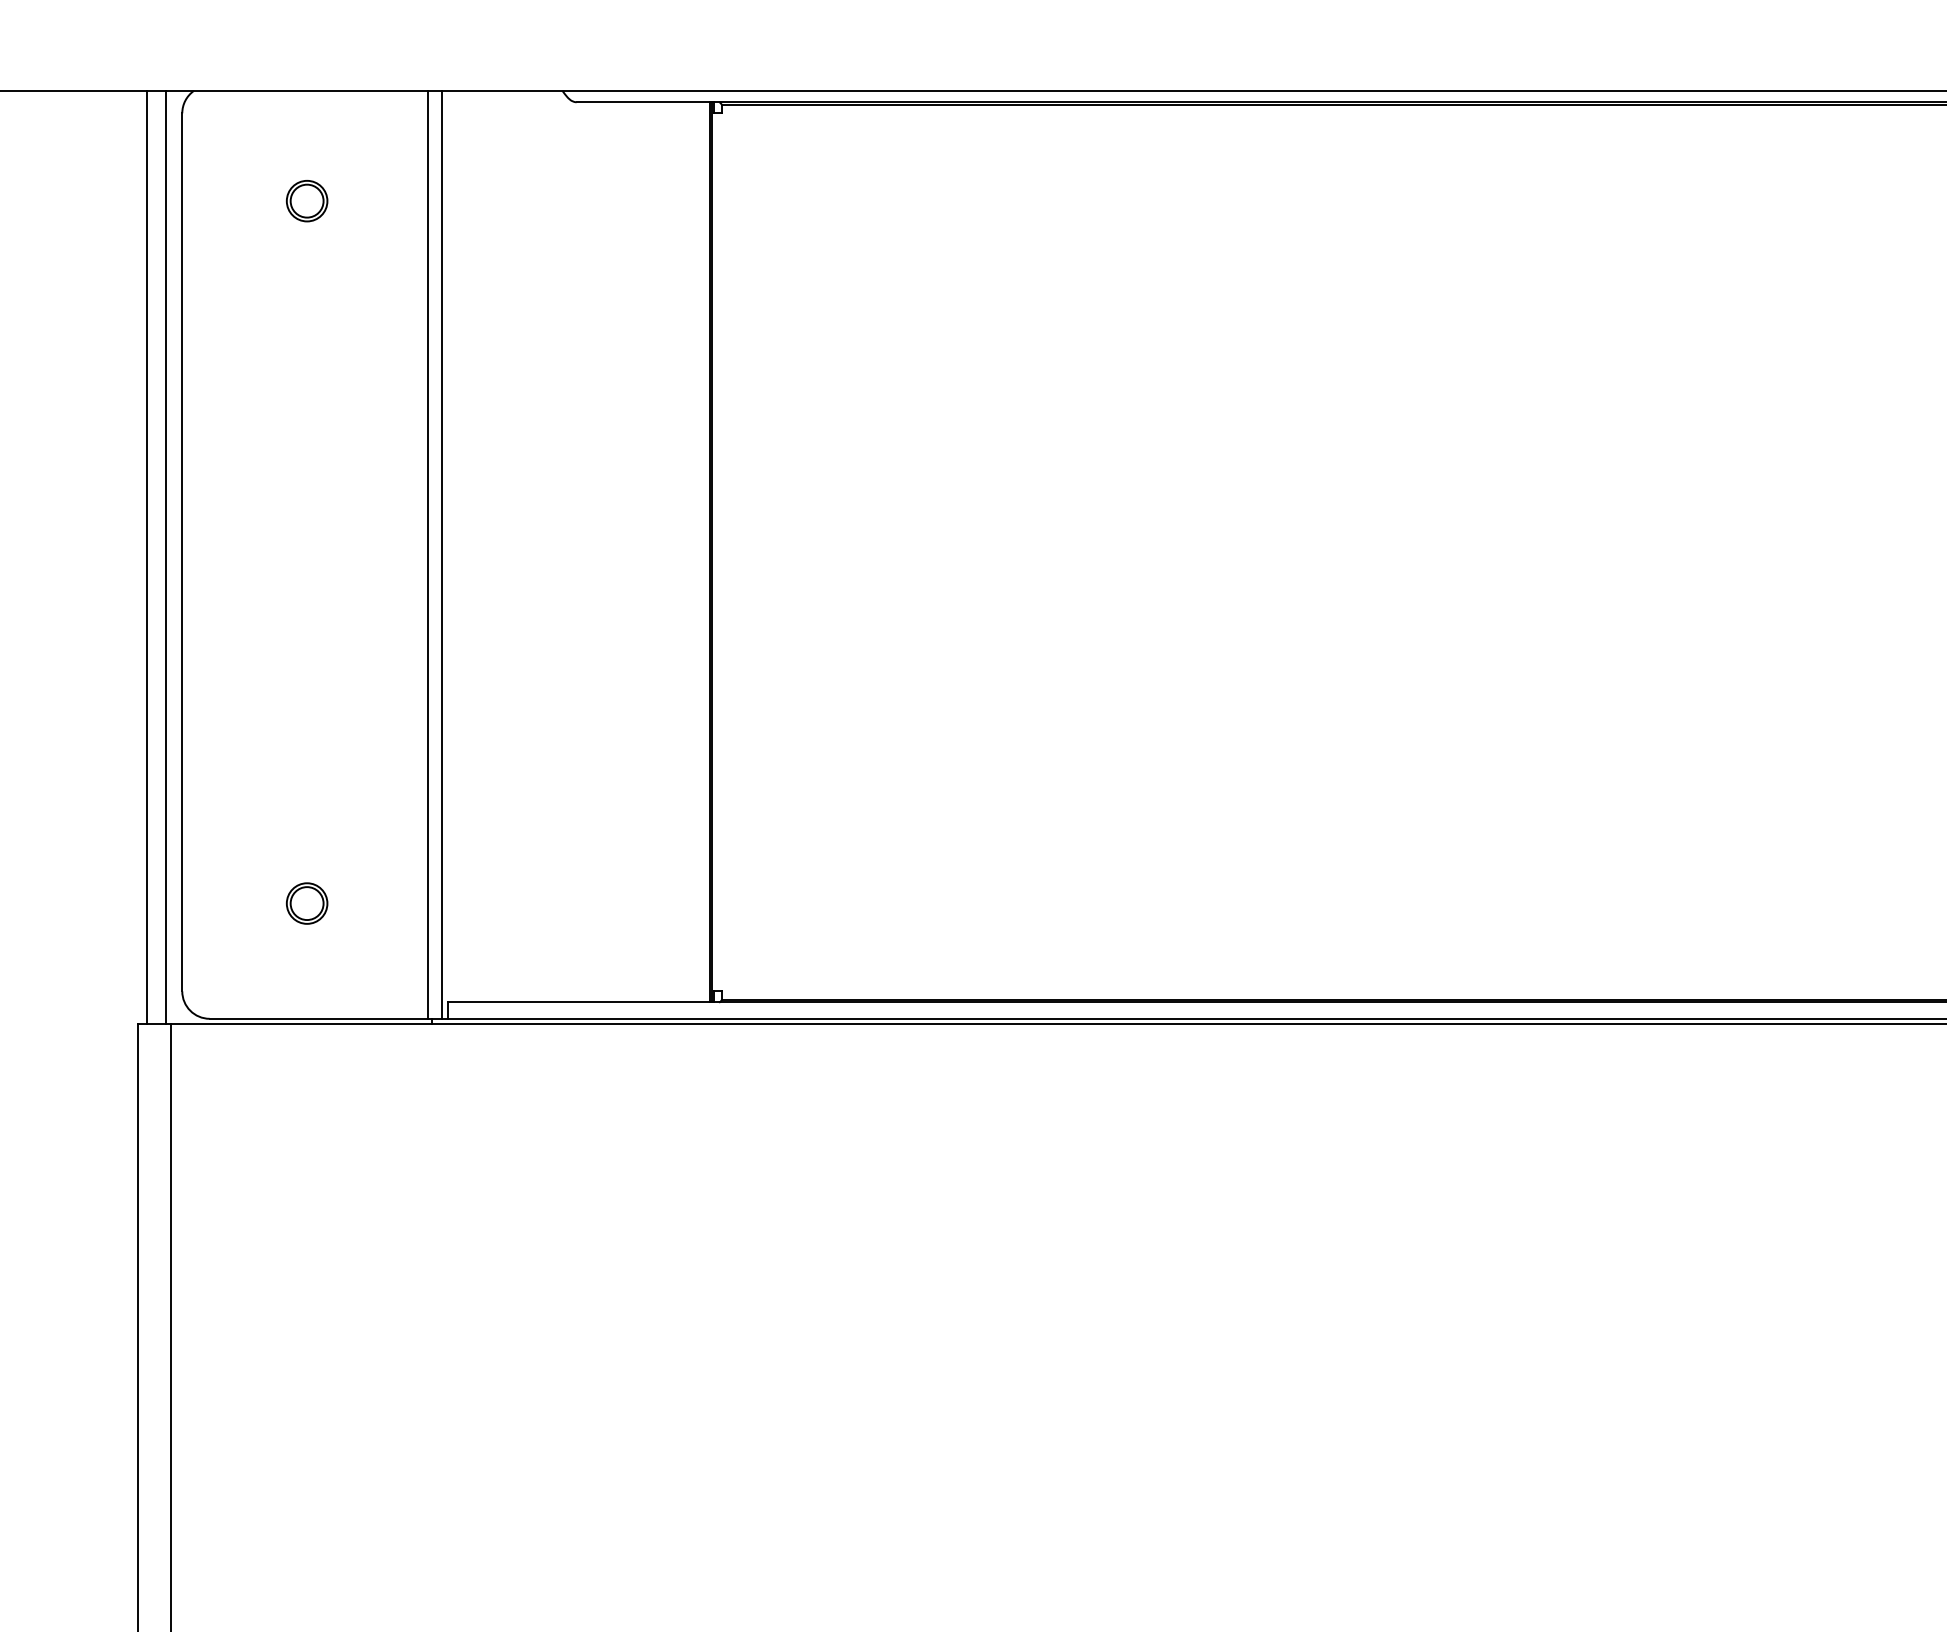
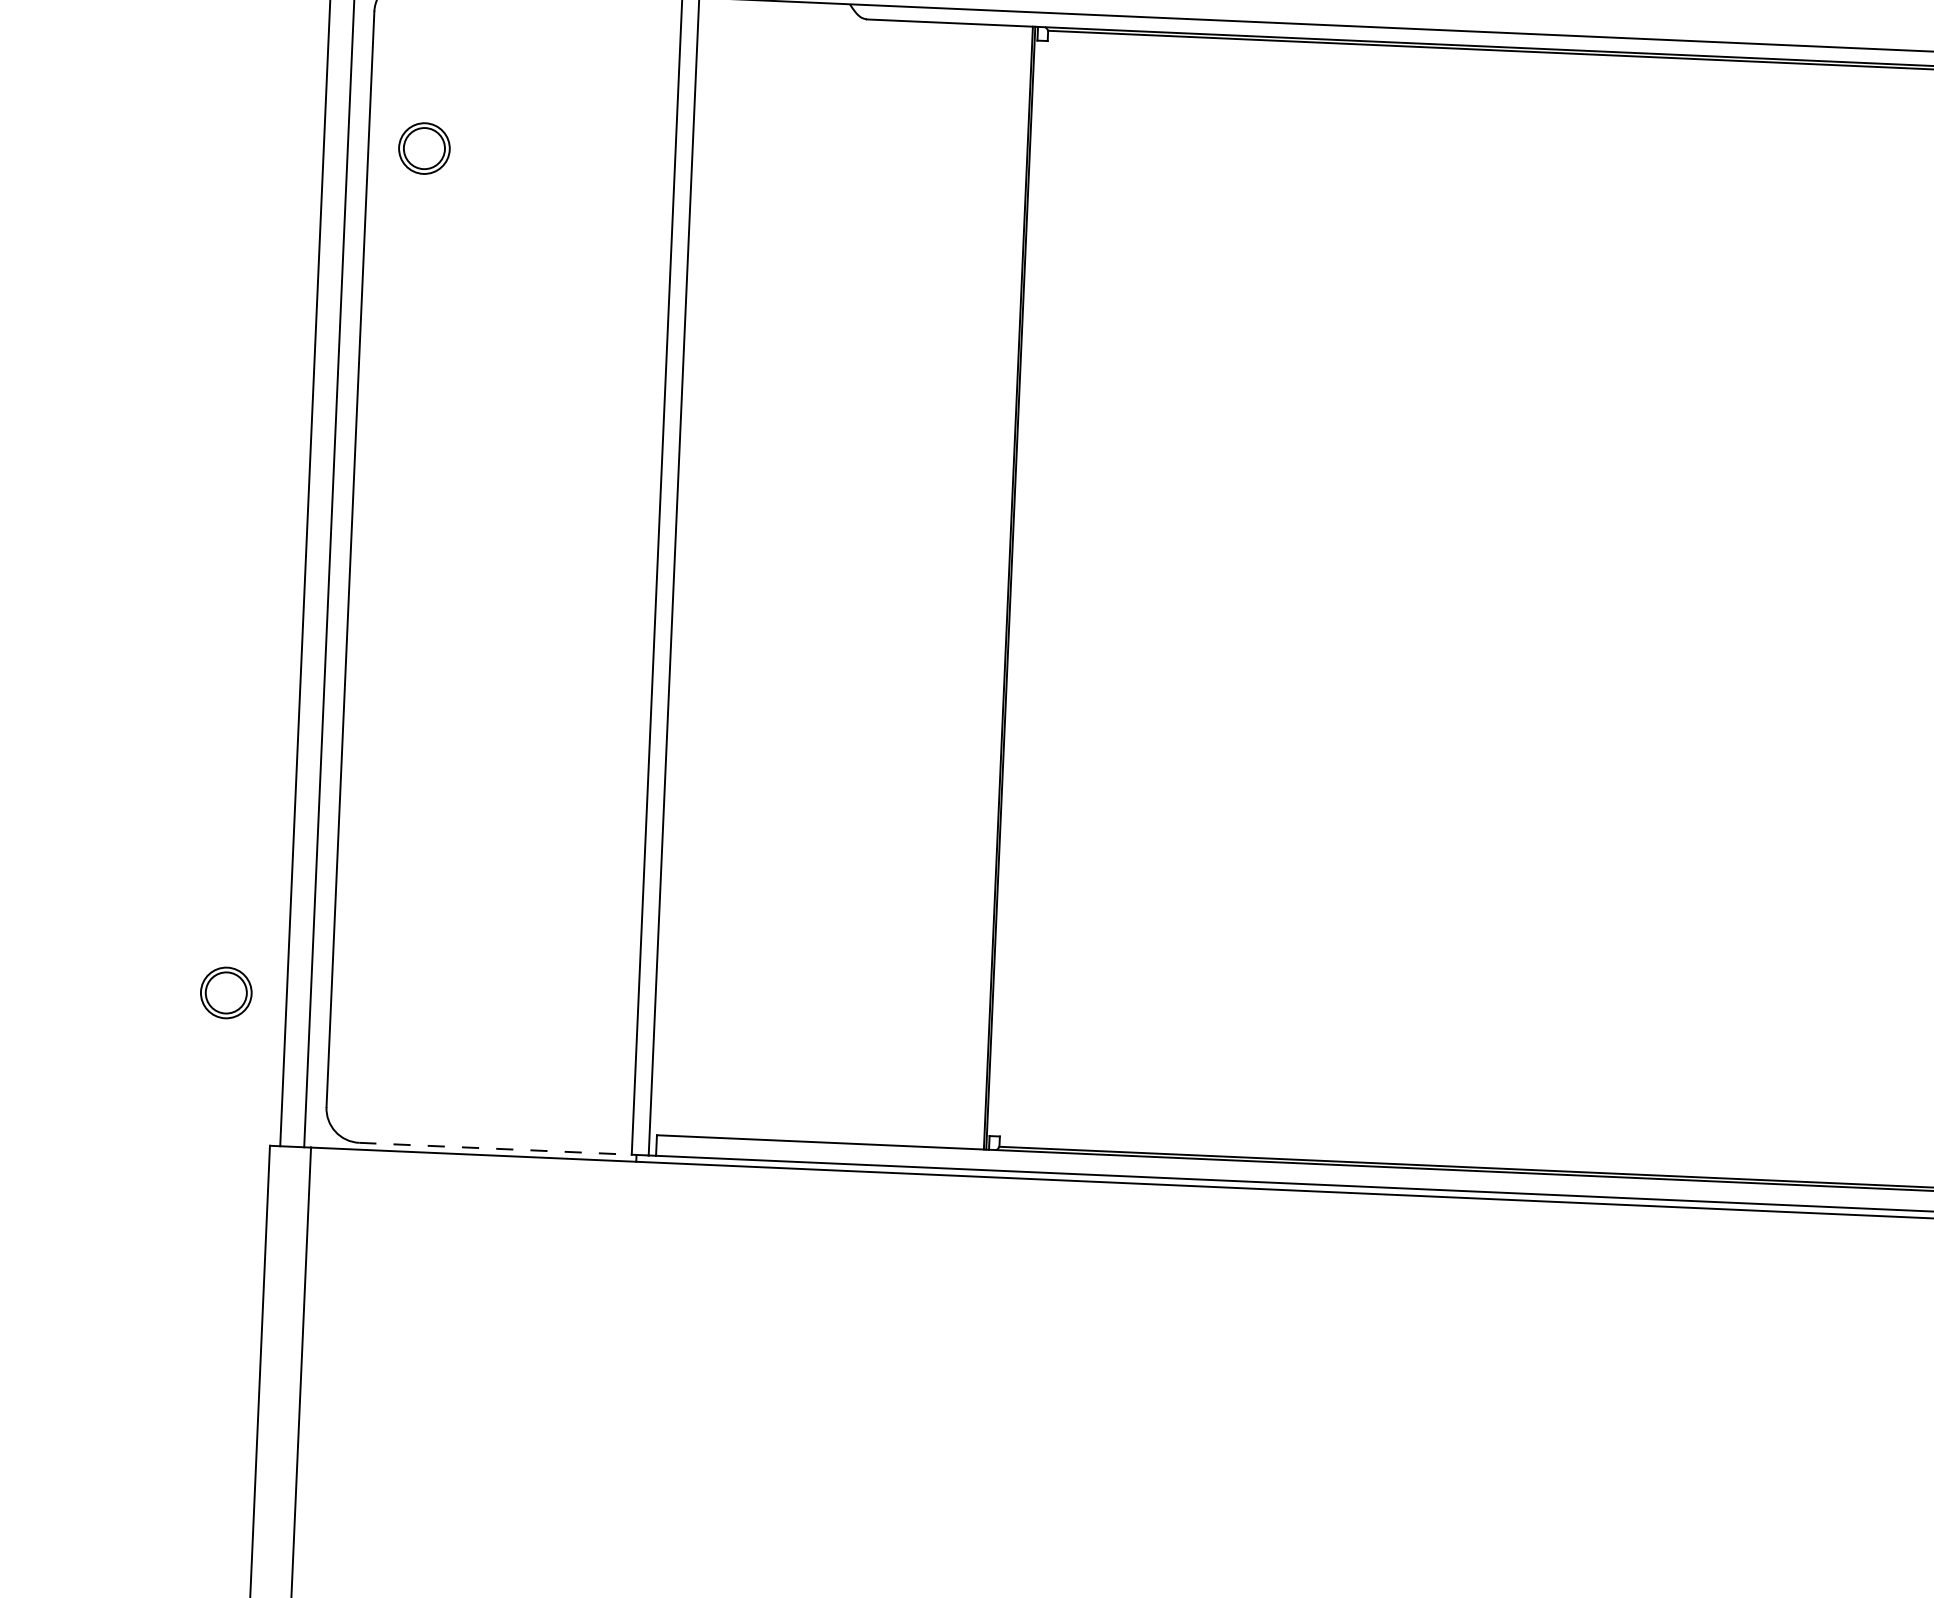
part: (307, 201) -> (424, 149), moved
part: (306, 903) -> (225, 992), moved
line: (319, 1018) -> (496, 1148), solid -> dashed

